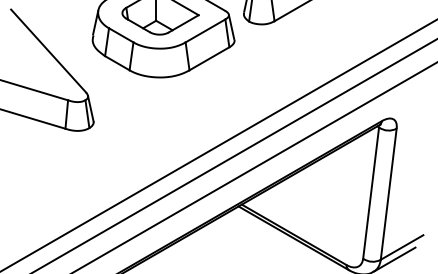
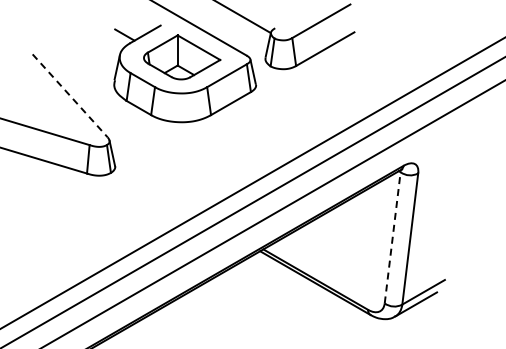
line: (48, 50) -> (70, 95), solid -> dashed
line: (370, 192) -> (392, 237), solid -> dashed

